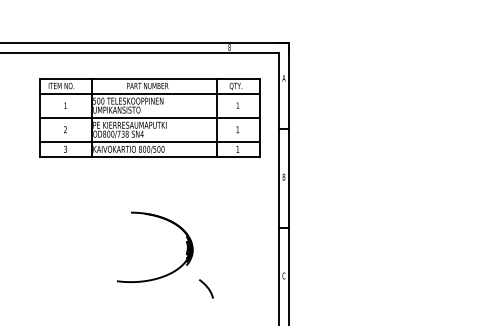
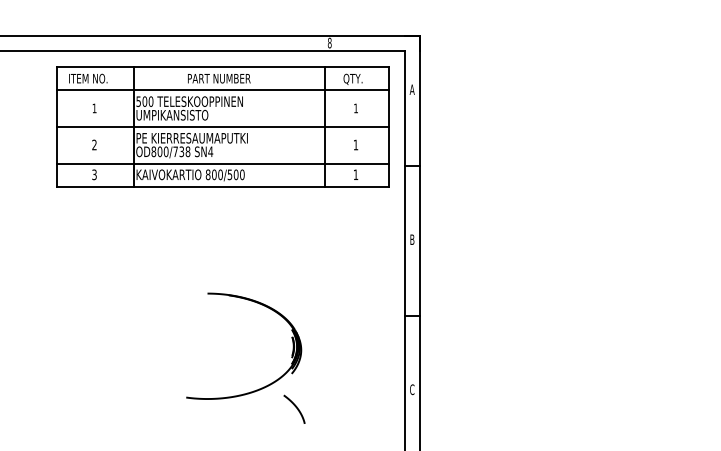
part: (149, 117) -> (221, 126), moved
part: (165, 220) -> (259, 305), moved

